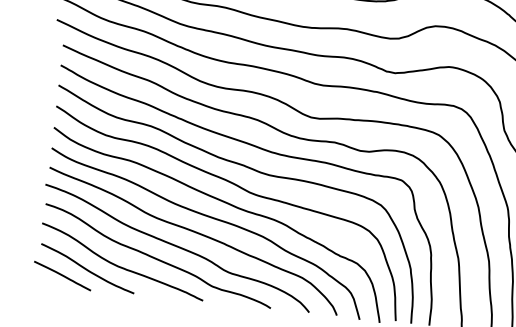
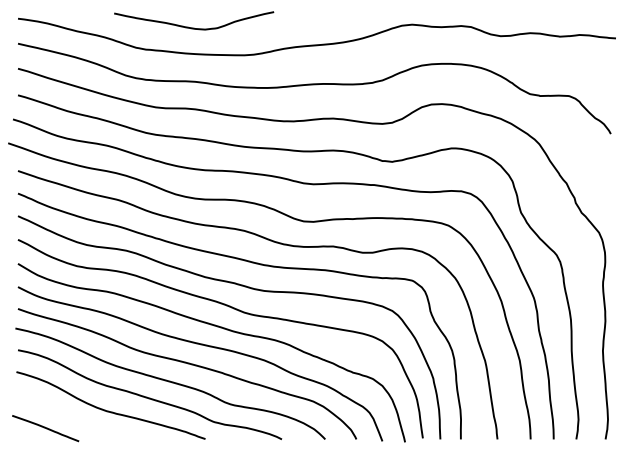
curve: (87, 268) -> (72, 417), removed

